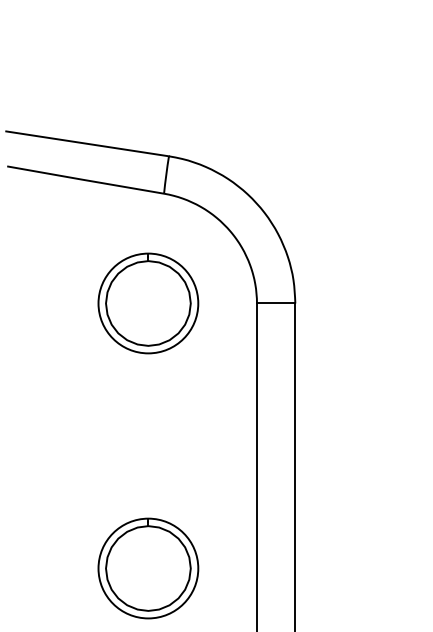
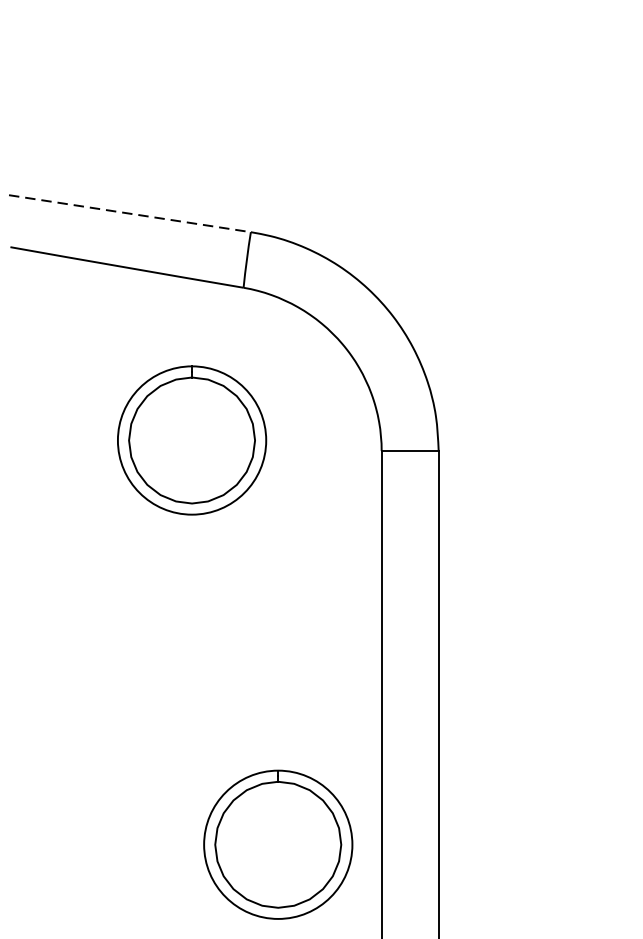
line: (88, 143) -> (131, 213), solid -> dashed
part: (148, 303) -> (192, 440), moved
part: (148, 568) -> (278, 844), moved

